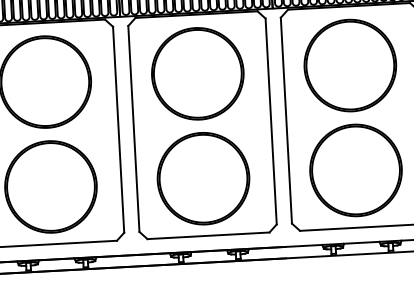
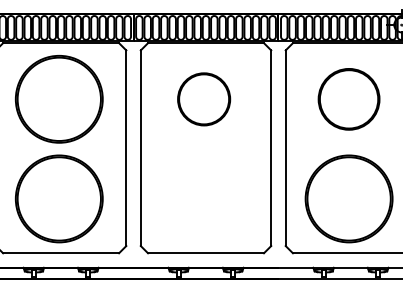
part: (349, 65) -> (348, 99), size x0.7
part: (197, 74) -> (203, 99), size x0.6
part: (202, 178) -> (203, 198), removed

